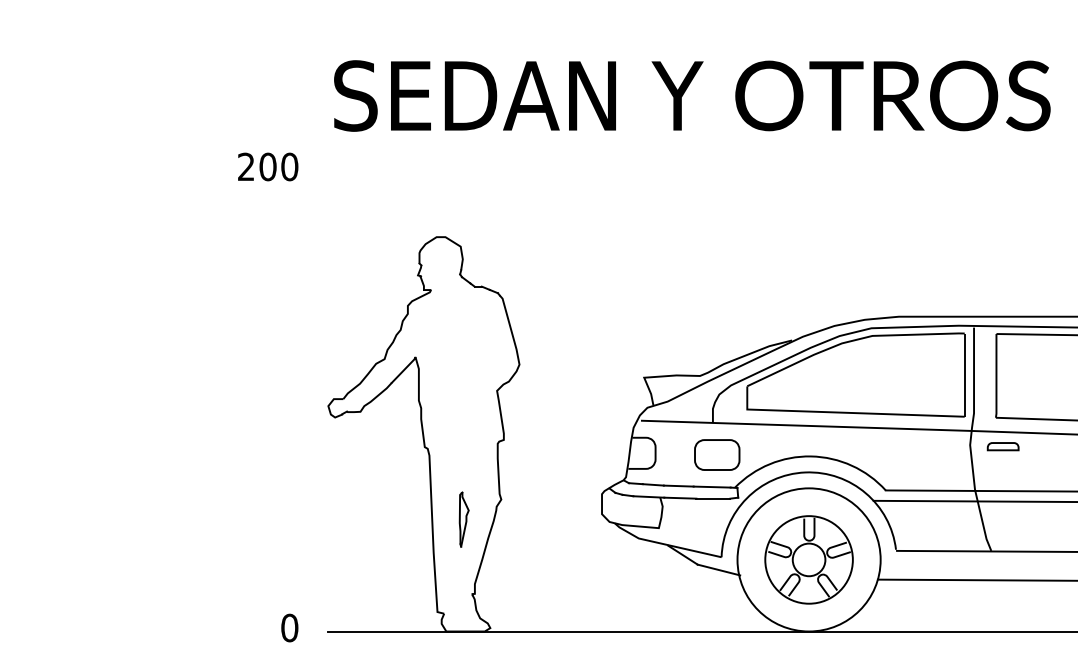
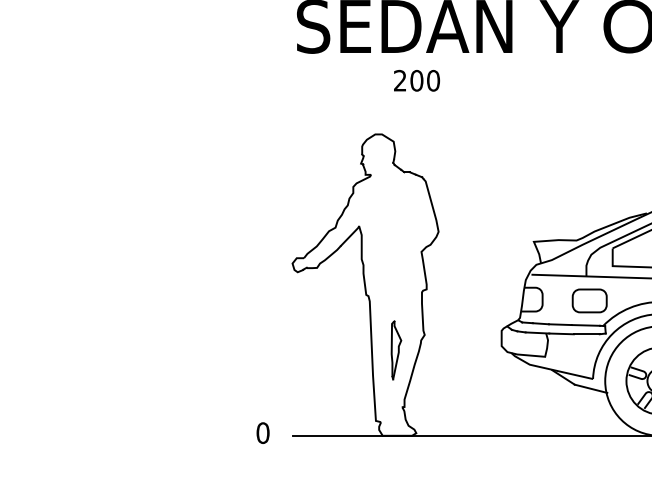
text: (268, 166) -> (417, 80), moved
part: (463, 519) -> (395, 350), size x1.4

